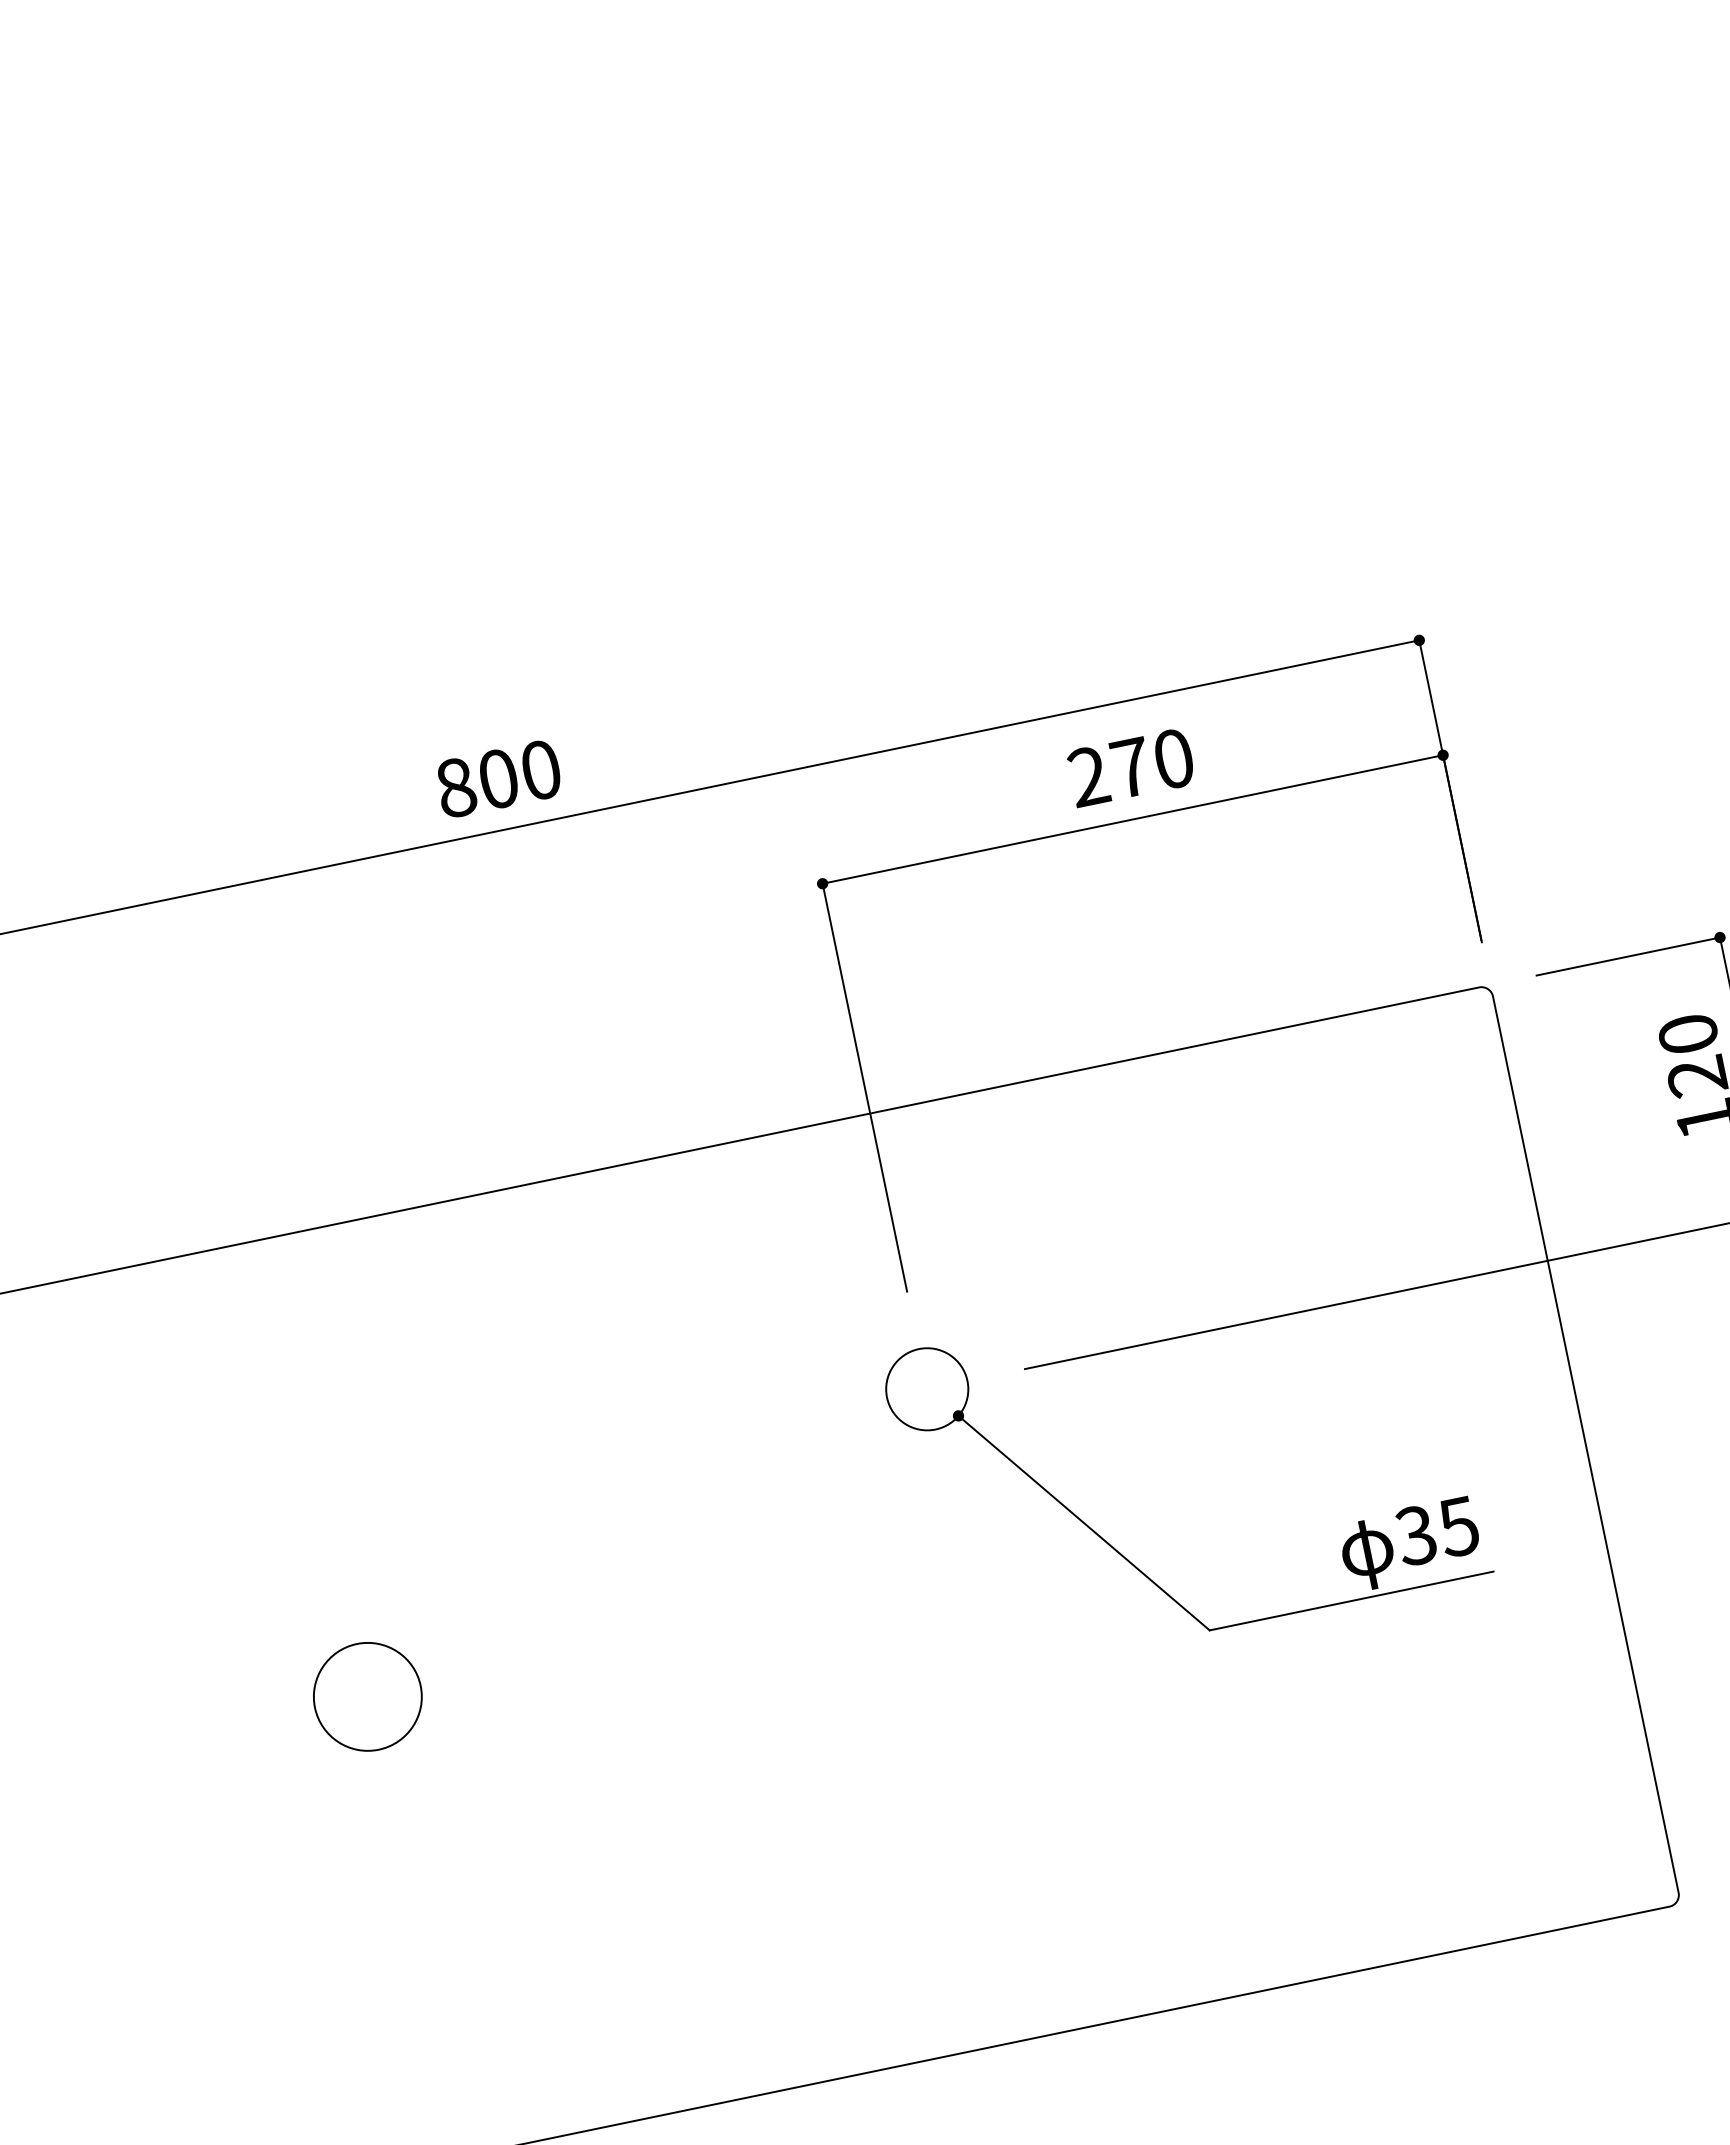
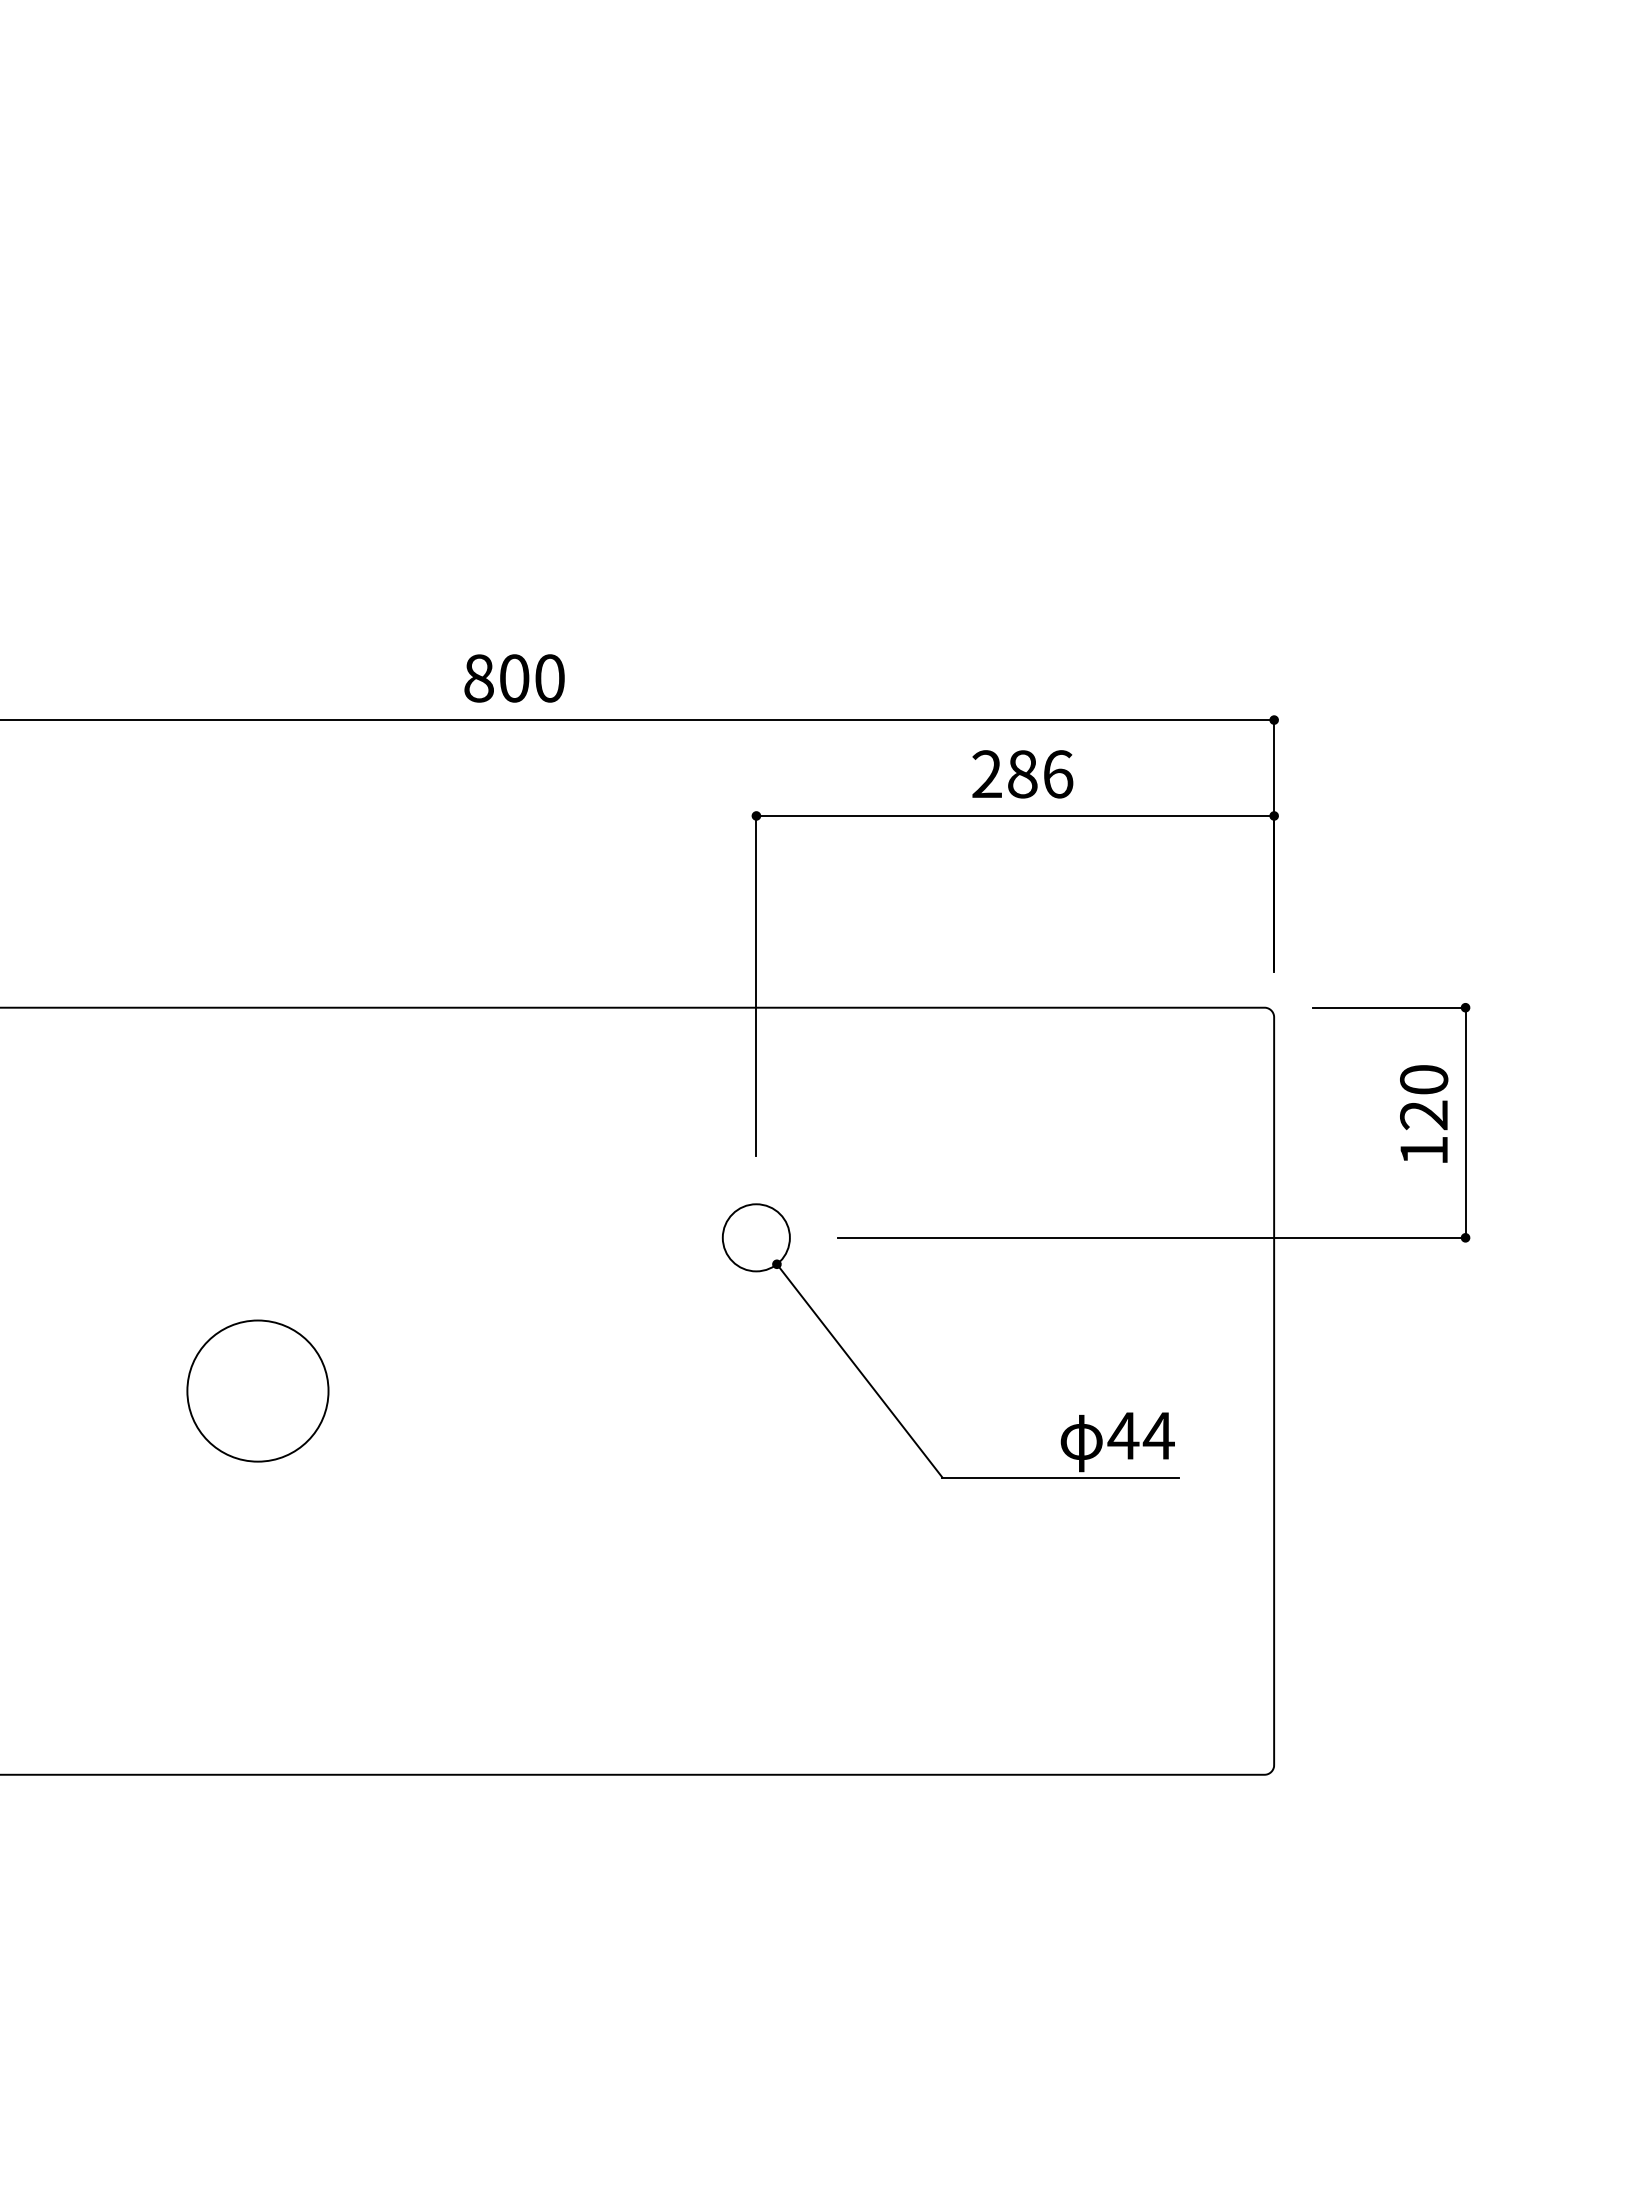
text: (1152, 763) -> (1040, 774), 270 -> 286
text: (1436, 1530) -> (1140, 1435), 35 -> 44
circle: (367, 1697) -> (257, 1391), size x1.6

